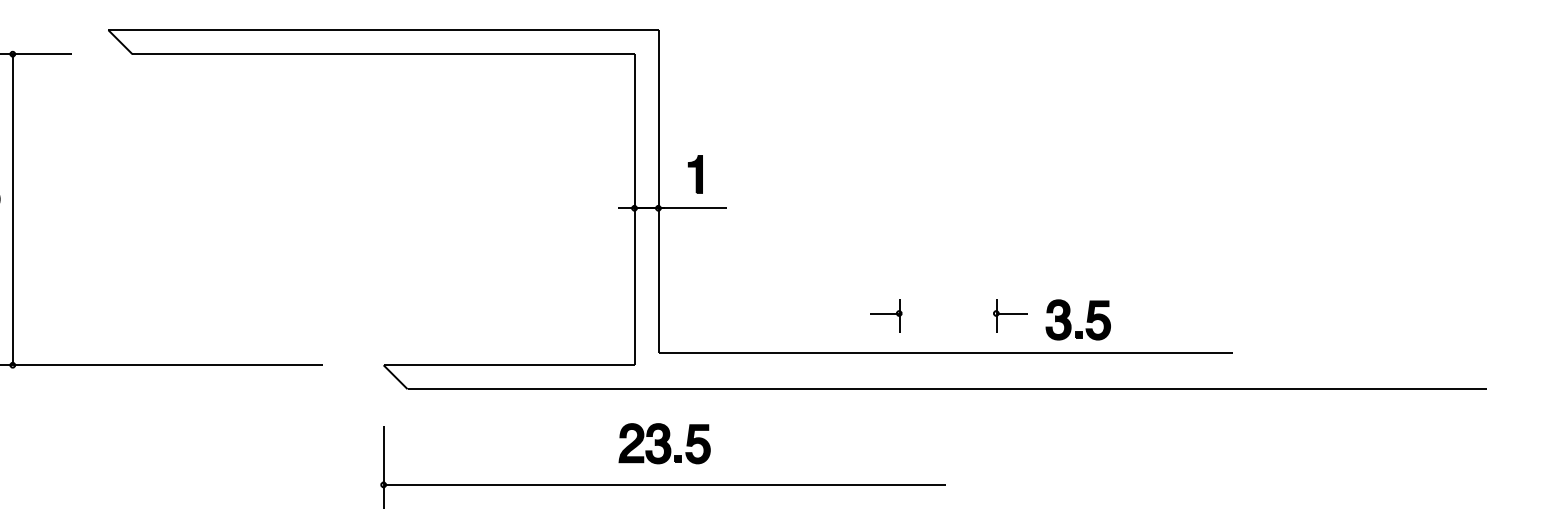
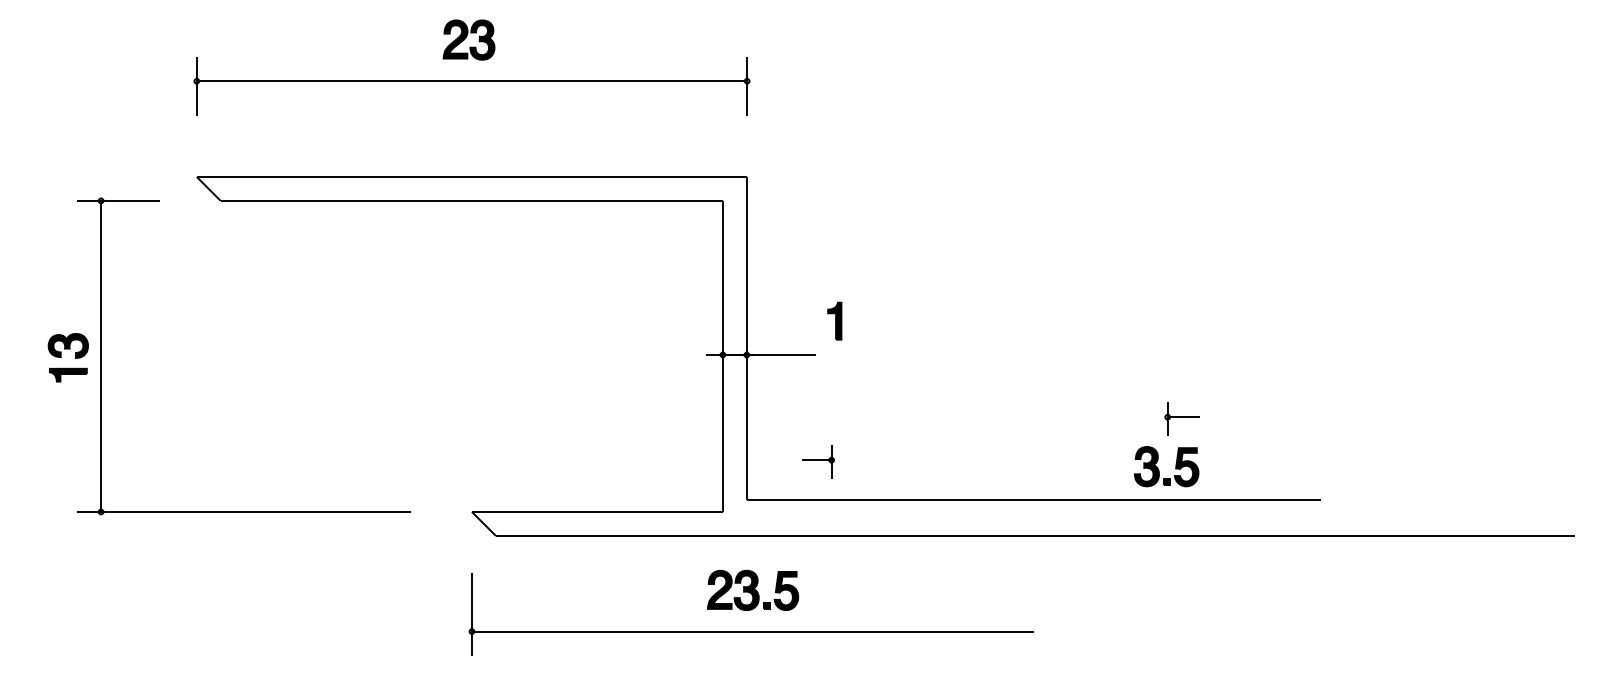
part: (695, 173) -> (834, 320), moved
part: (886, 314) -> (818, 461), moved
part: (1010, 314) -> (1181, 418), moved

